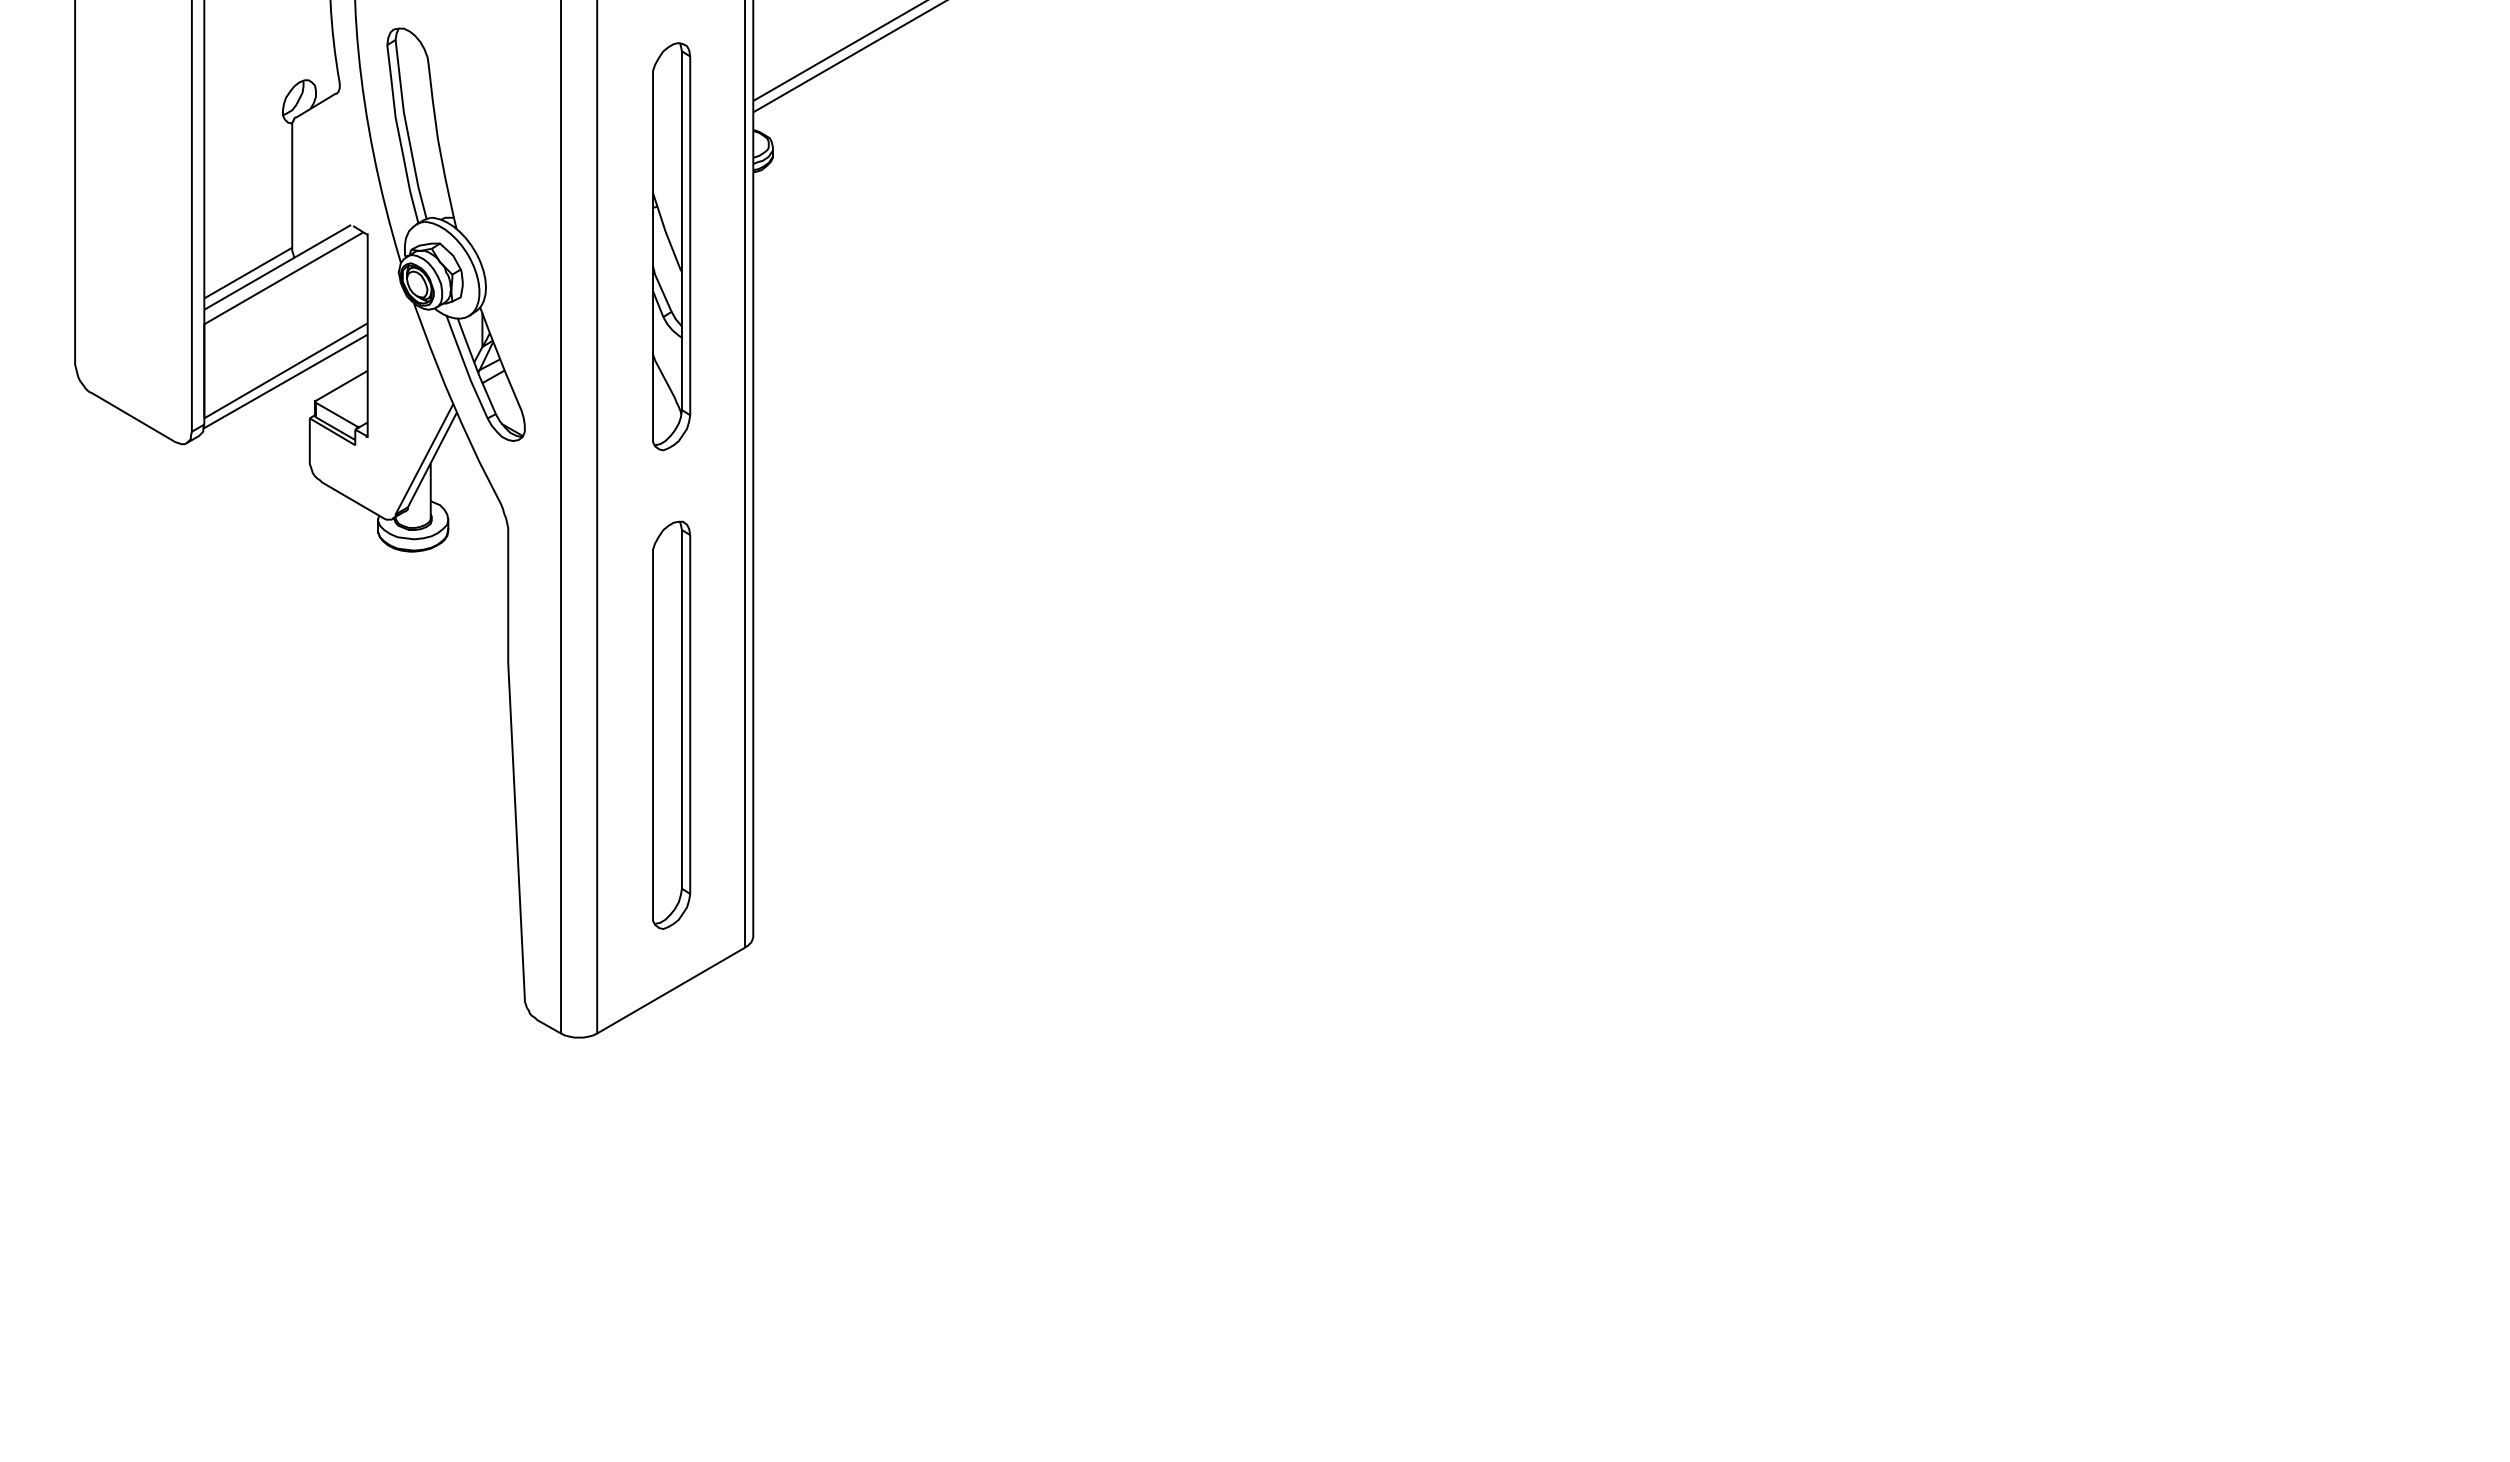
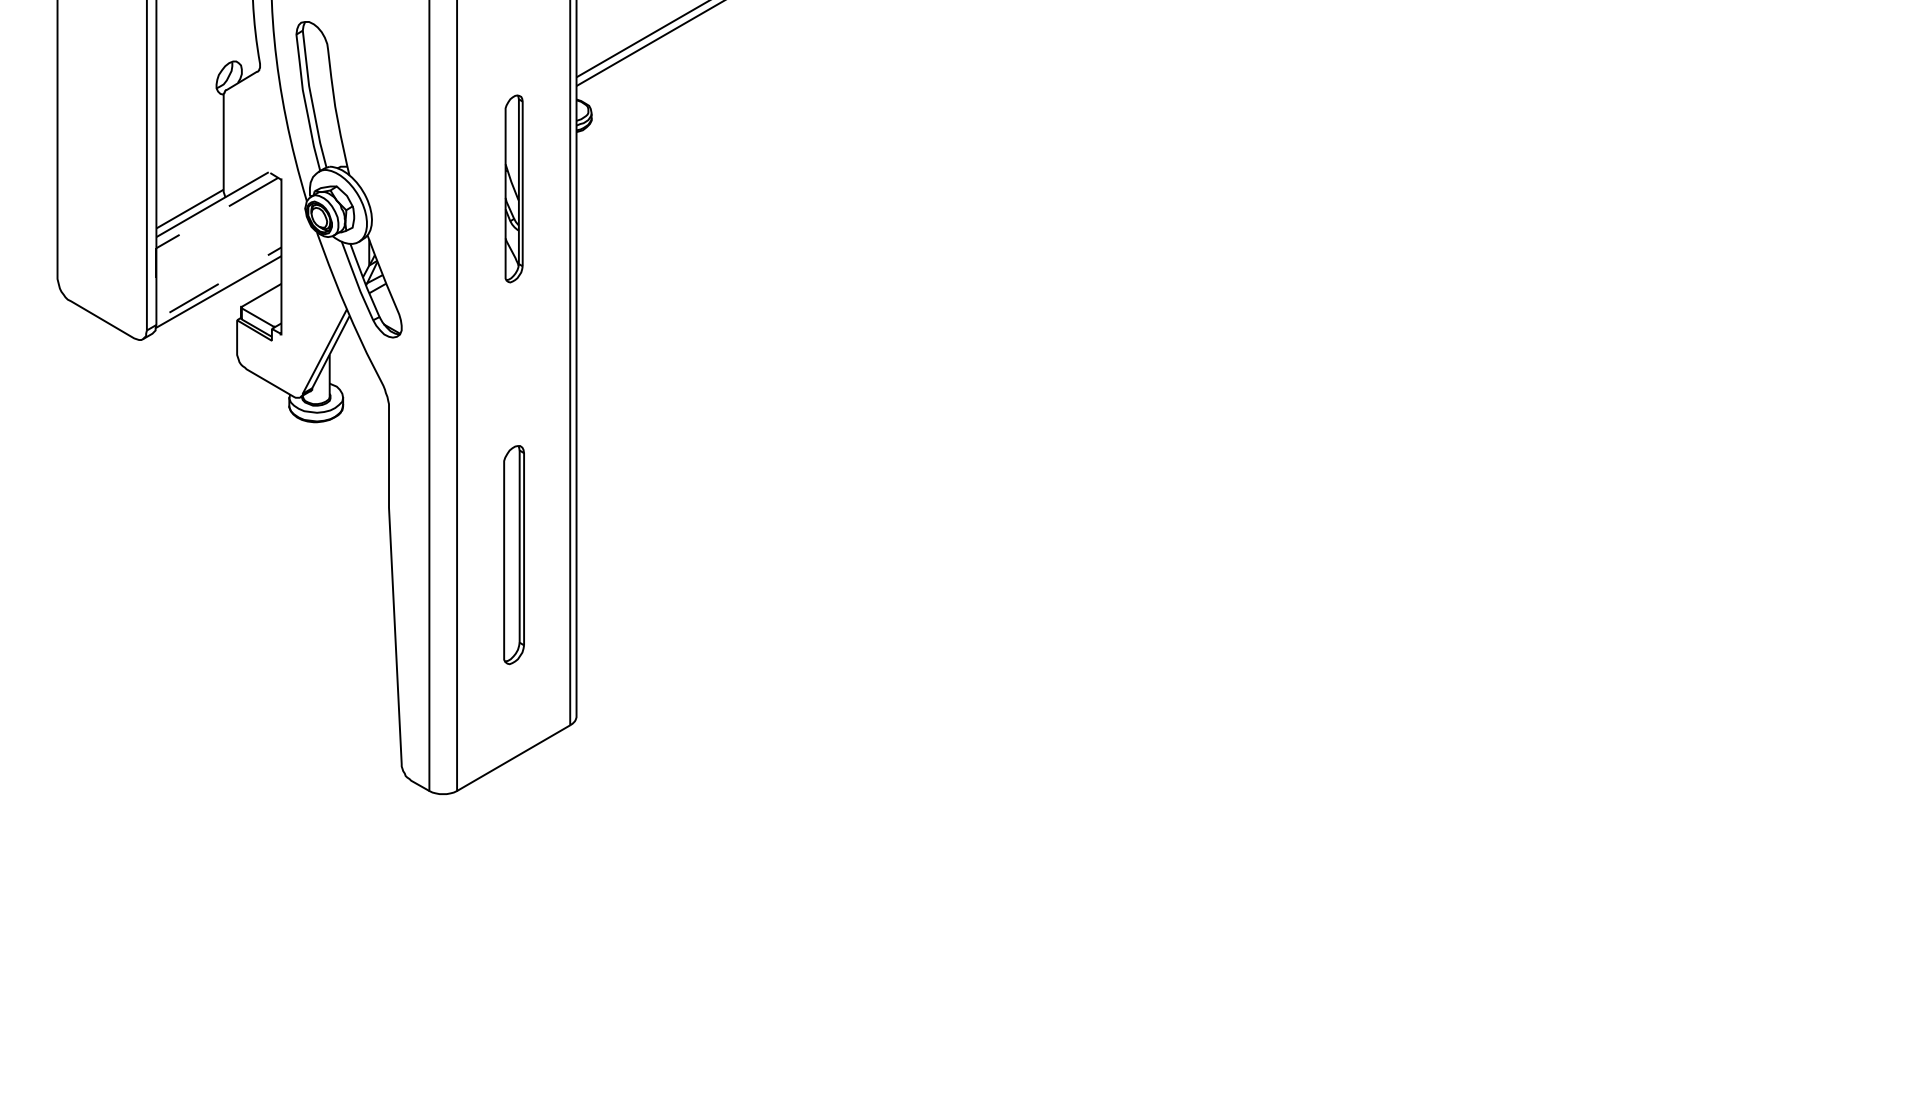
part: (671, 246) -> (513, 188), size x0.6
line: (204, 374) -> (156, 286), solid -> dashed
part: (671, 724) -> (513, 554), size x0.7

